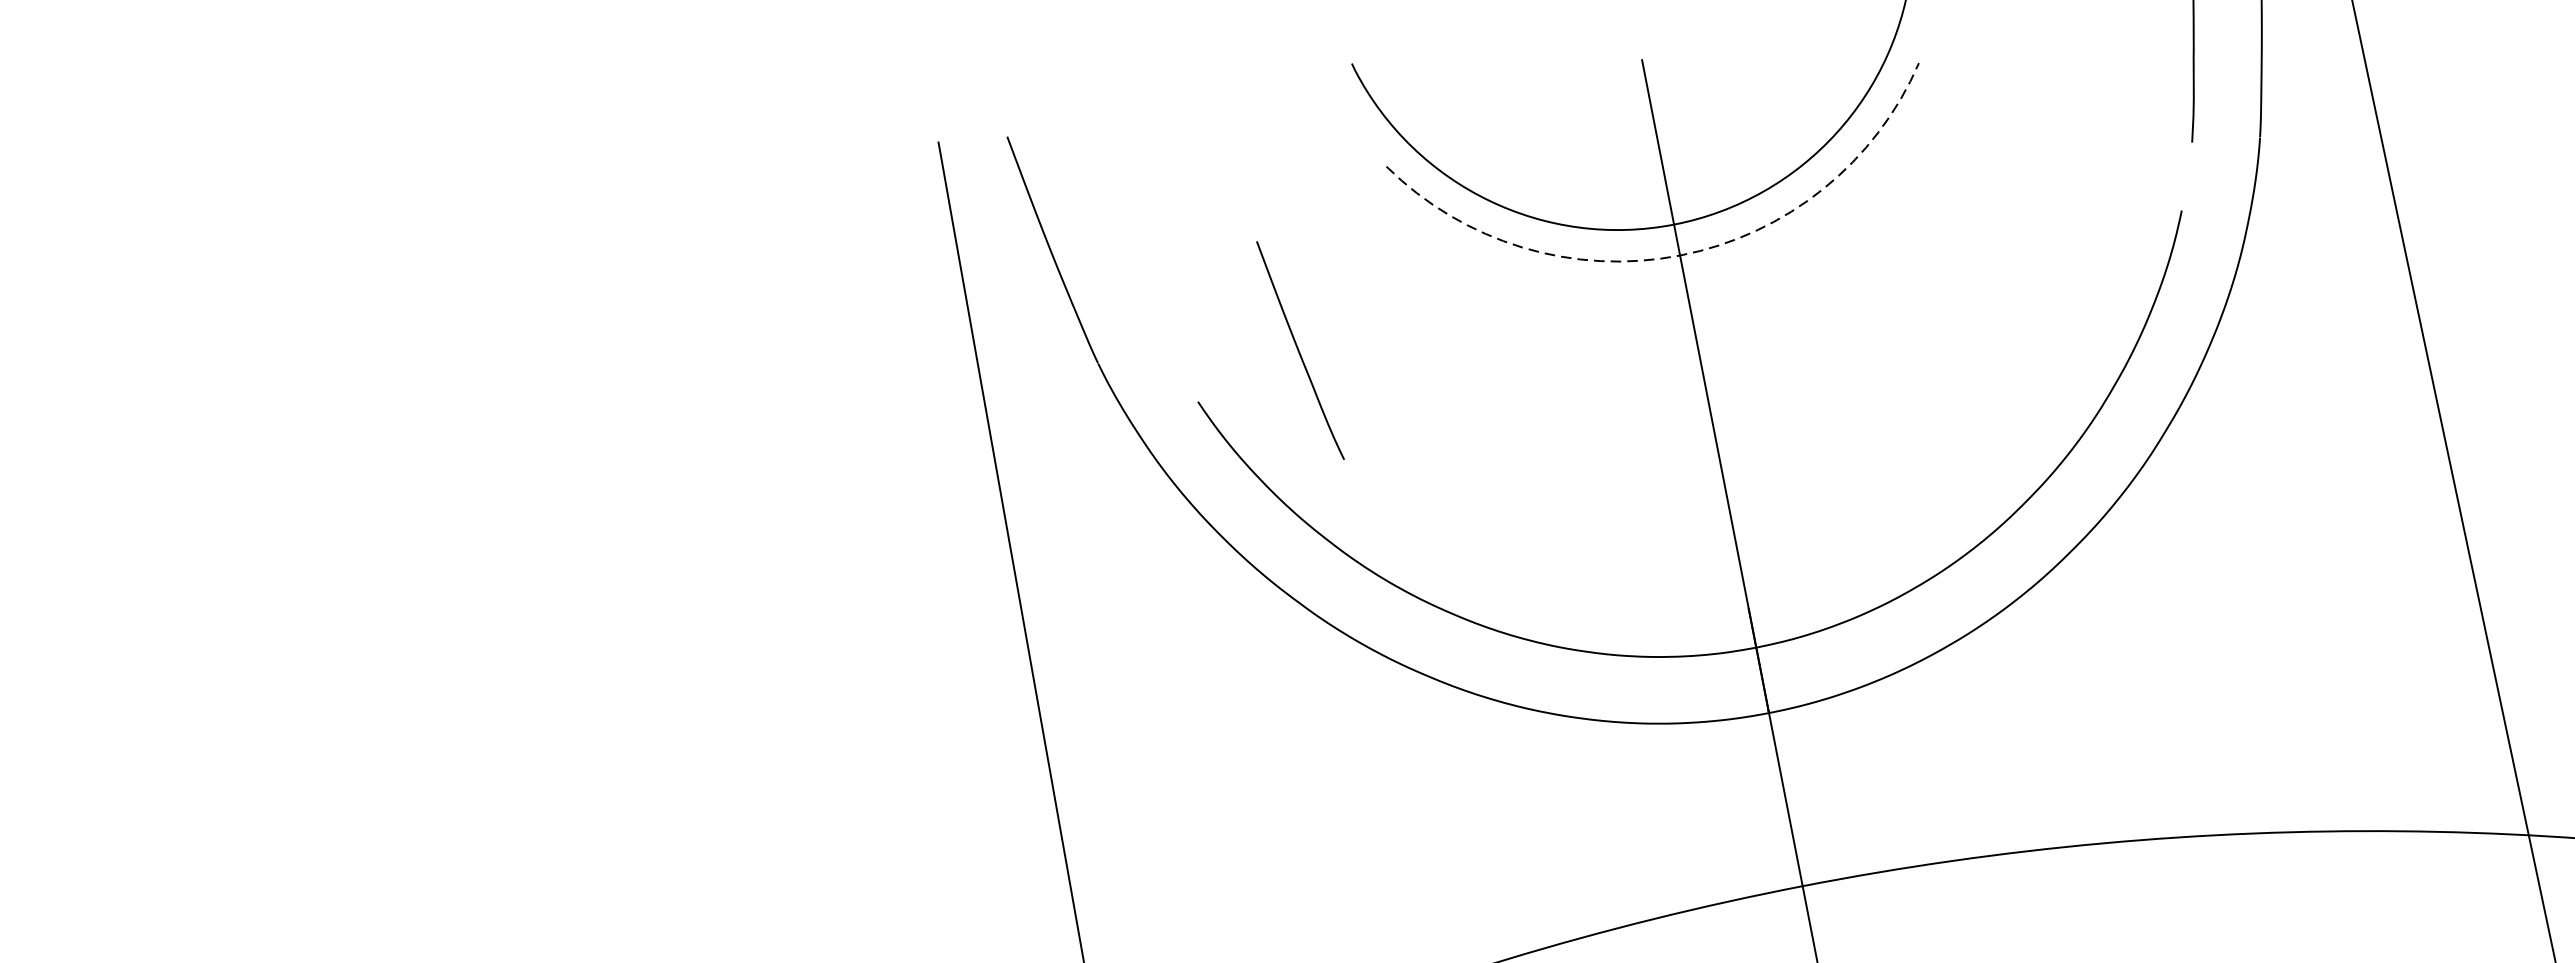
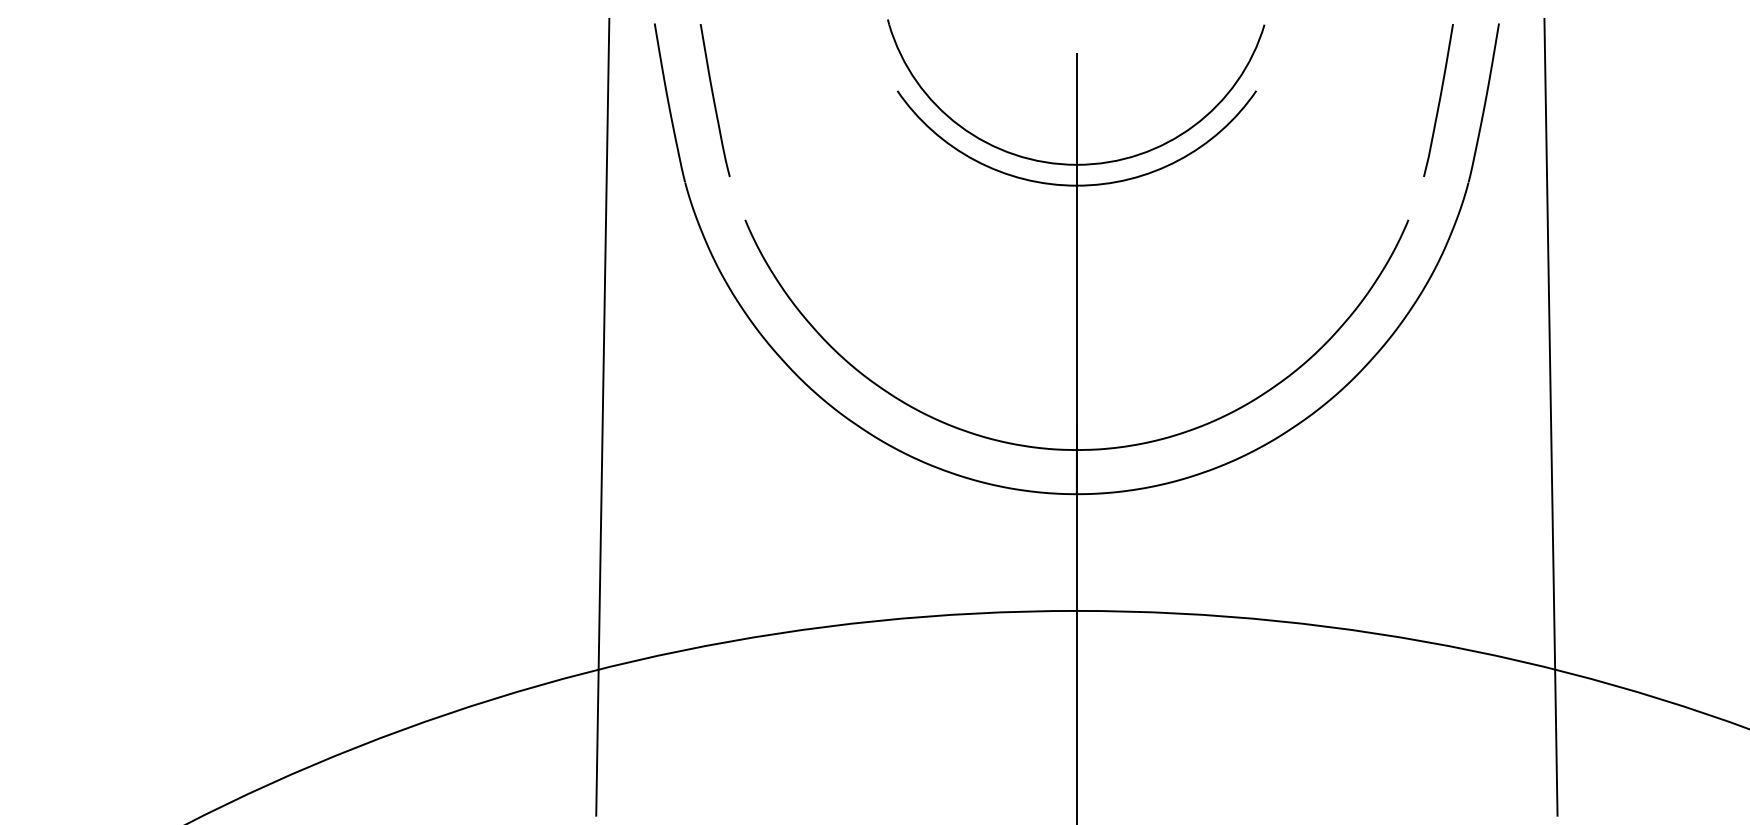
arc: (1679, 255) -> (1076, 185), dashed -> solid
curve: (1299, 350) -> (714, 100), moved

